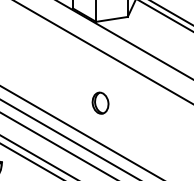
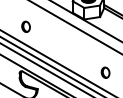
part: (100, 102) -> (105, 72), moved

